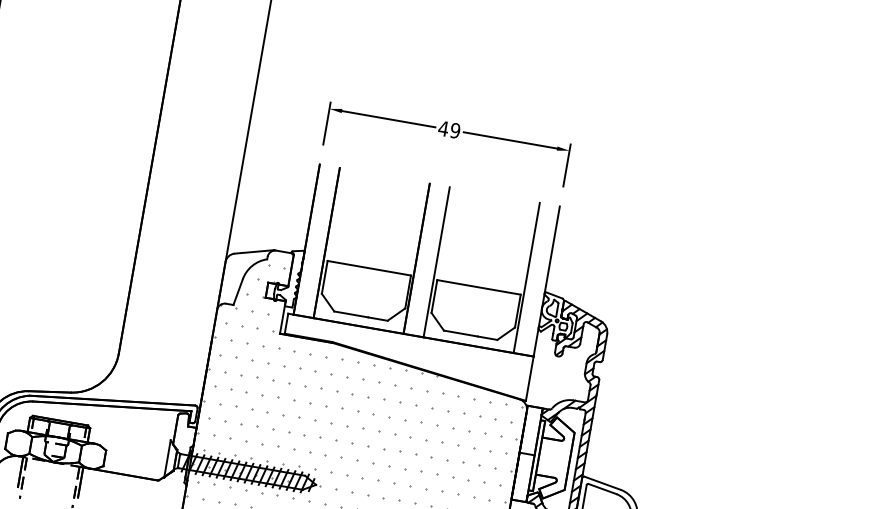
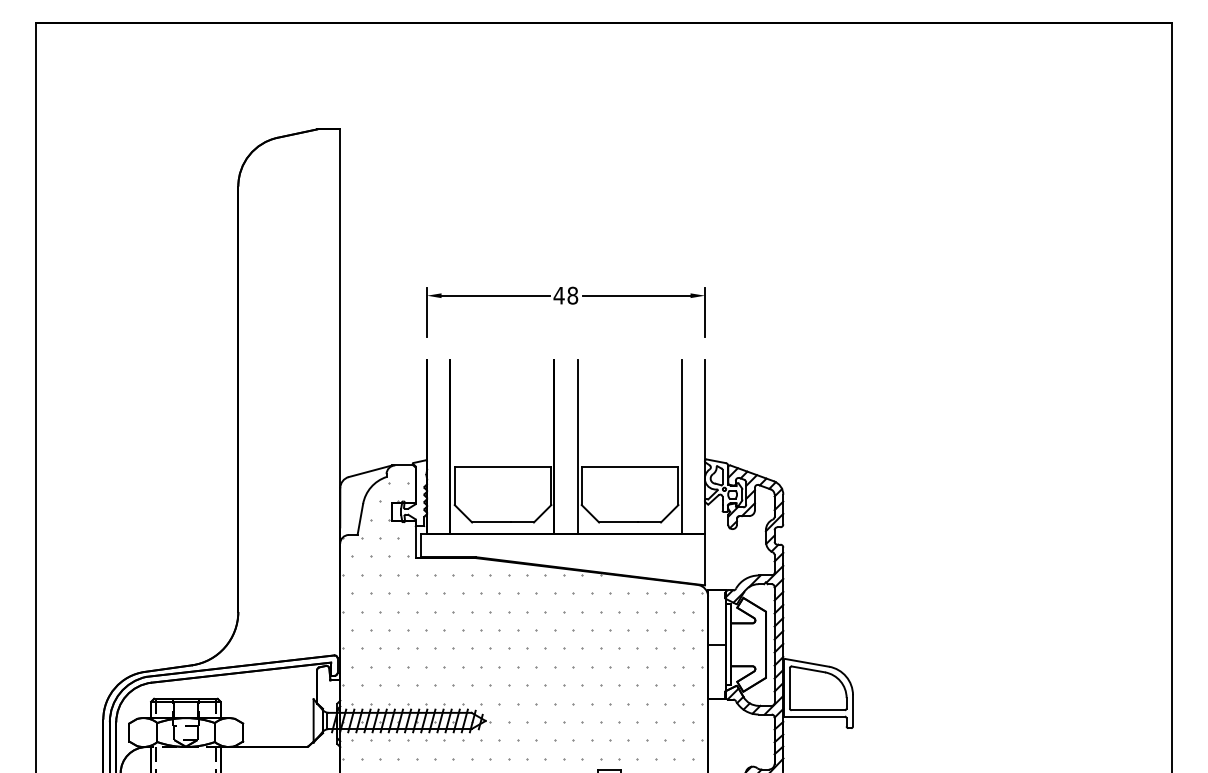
text: (455, 130) -> (572, 295), 49 -> 48

